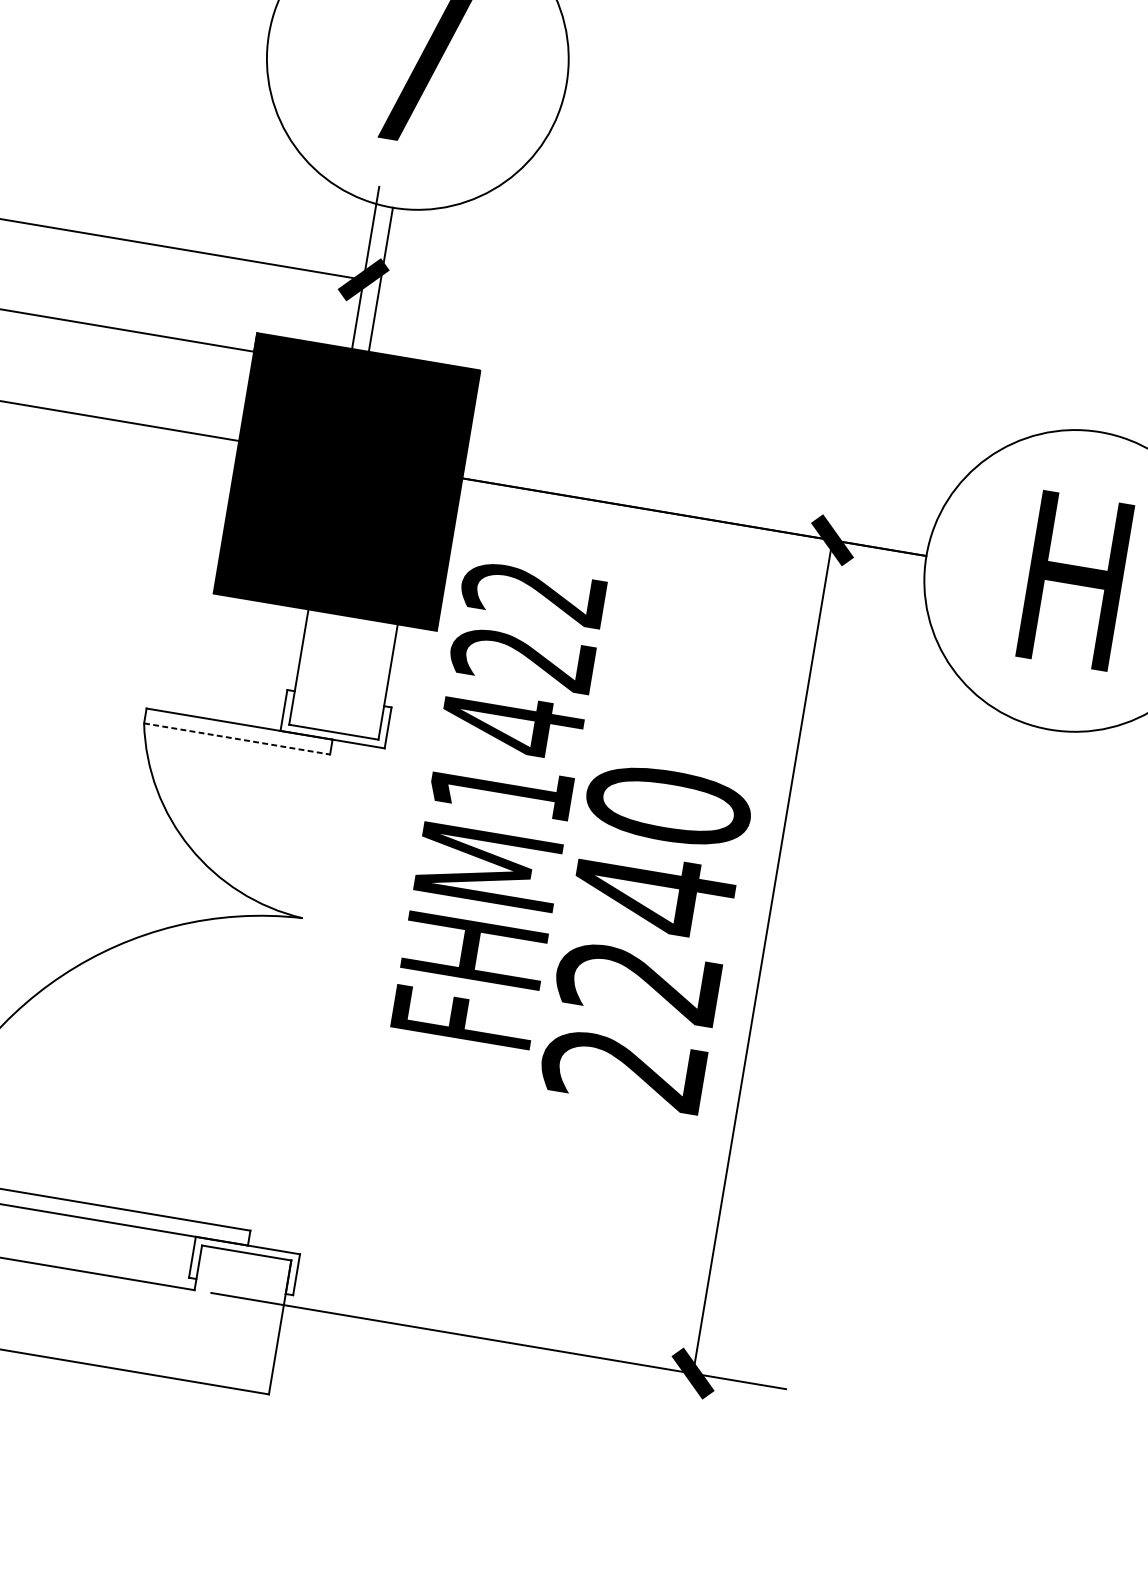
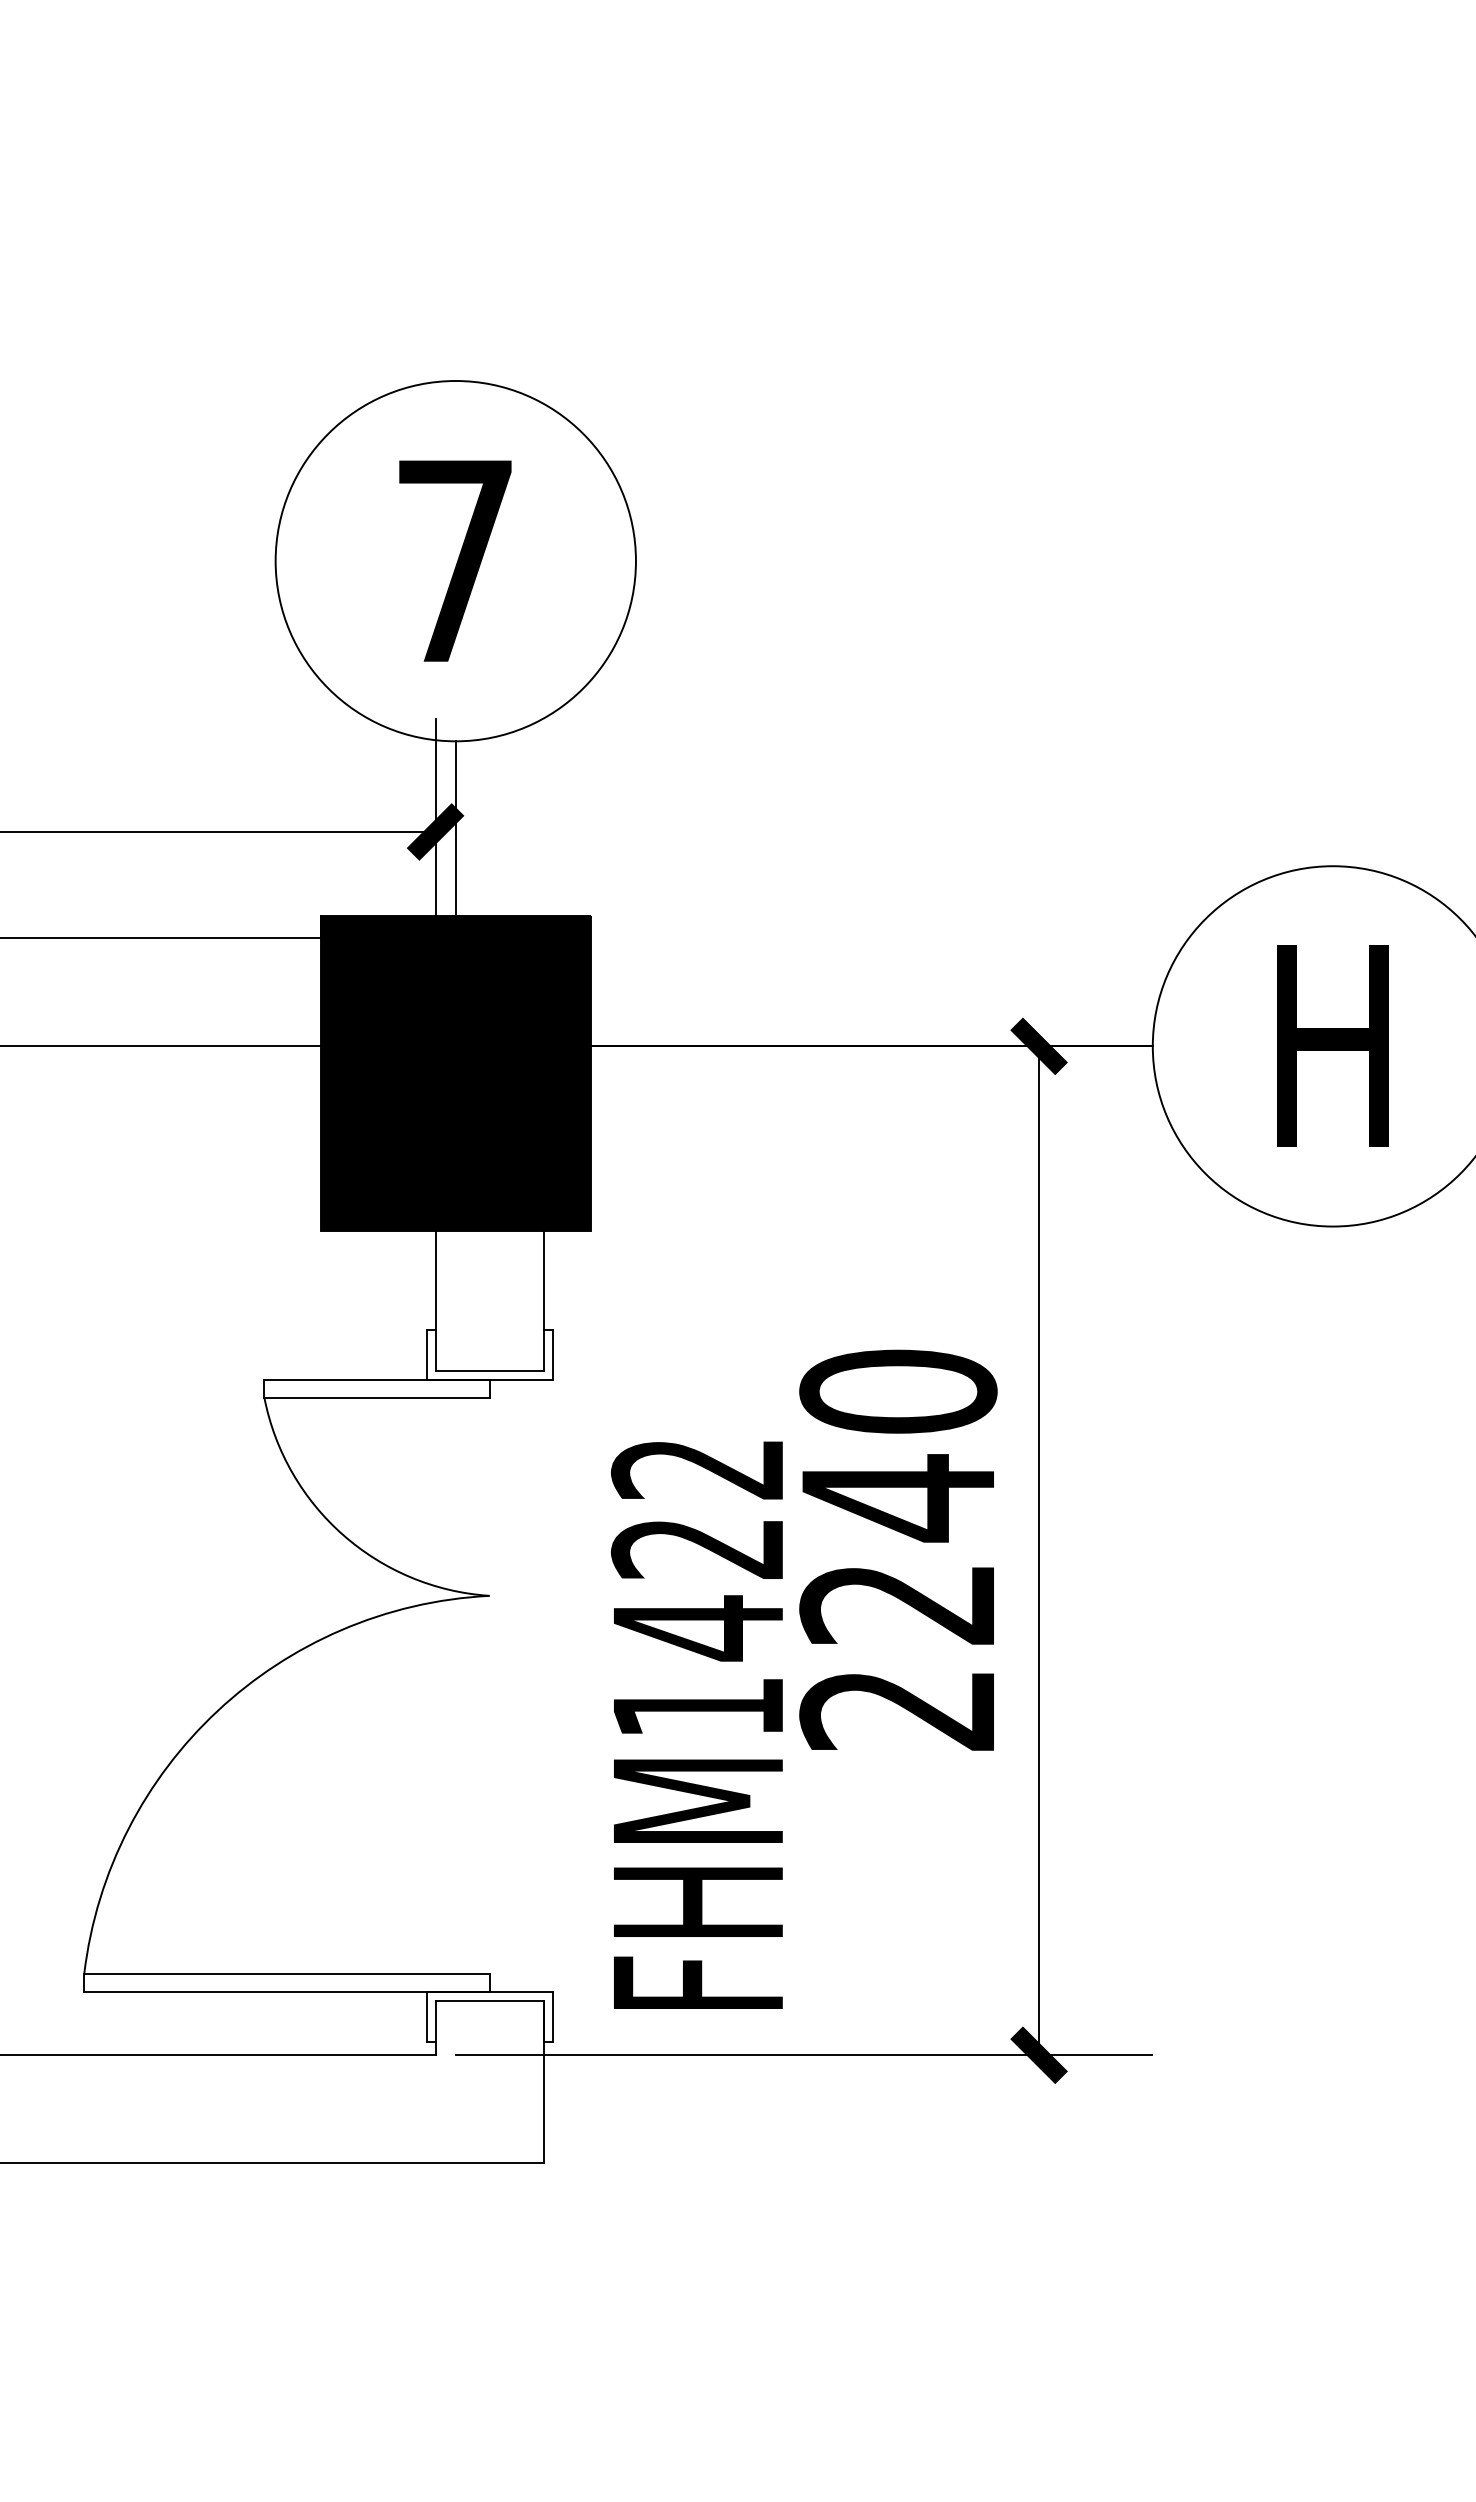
line: (236, 738) -> (376, 1397), dashed -> solid
text: (497, 803) -> (696, 1724), moved

